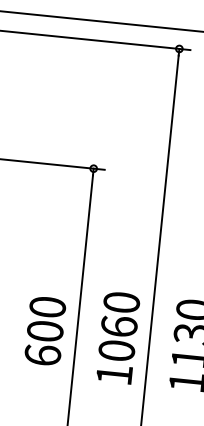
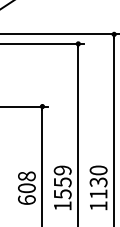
text: (46, 307) -> (26, 176), 600 -> 608
text: (118, 326) -> (62, 182), 1060 -> 1559

